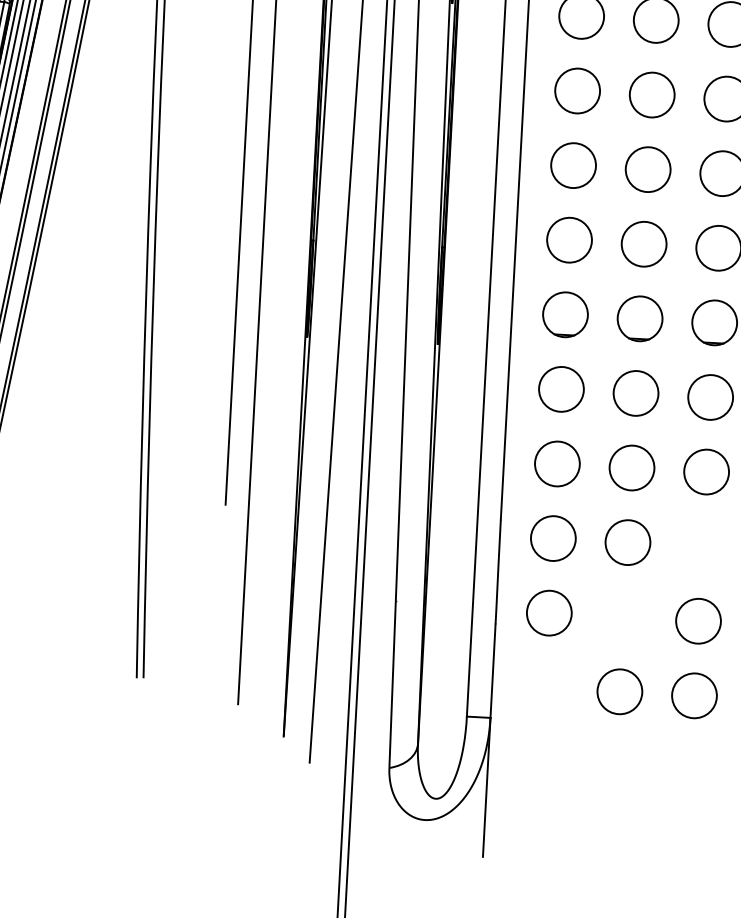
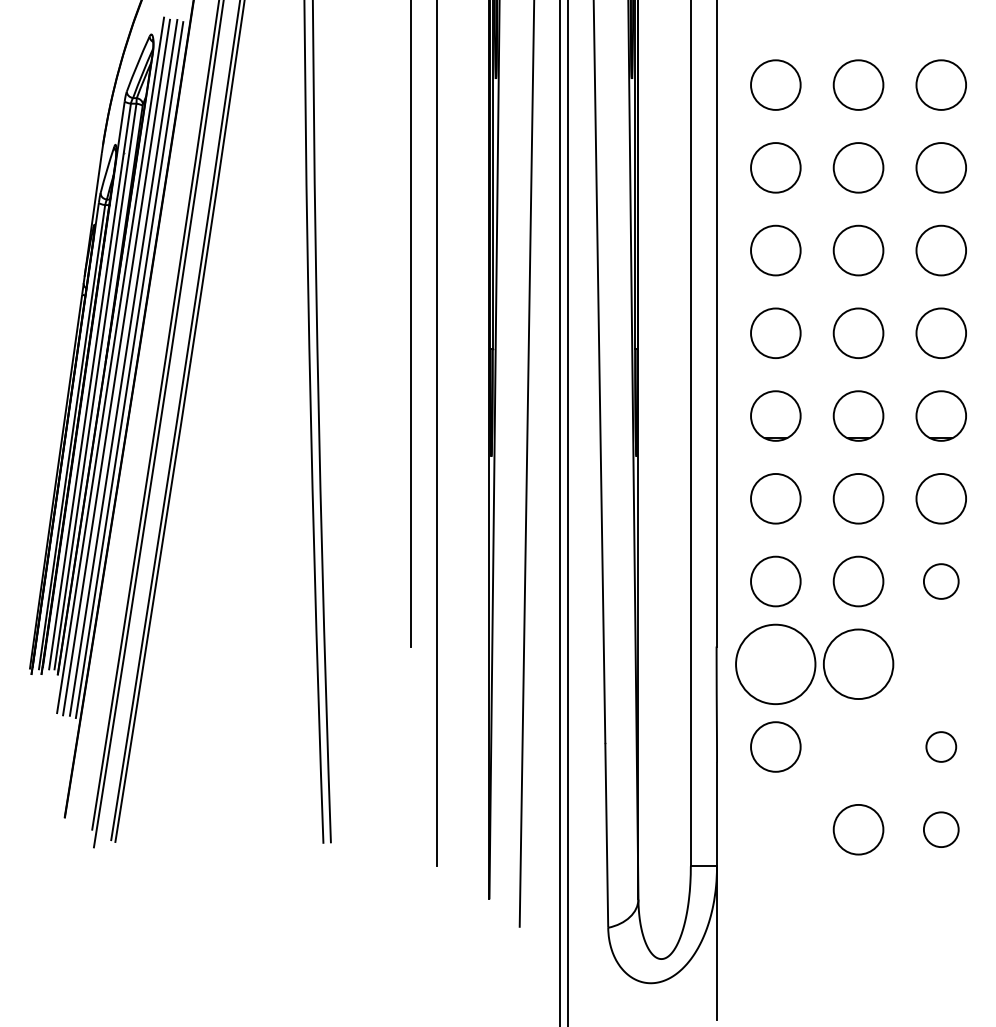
circle: (706, 472) -> (941, 581), size x0.7
circle: (553, 537) -> (775, 663), size x1.6
circle: (627, 542) -> (858, 664), size x1.4
circle: (698, 620) -> (941, 746), size x0.6
circle: (694, 695) -> (941, 829), size x0.7

